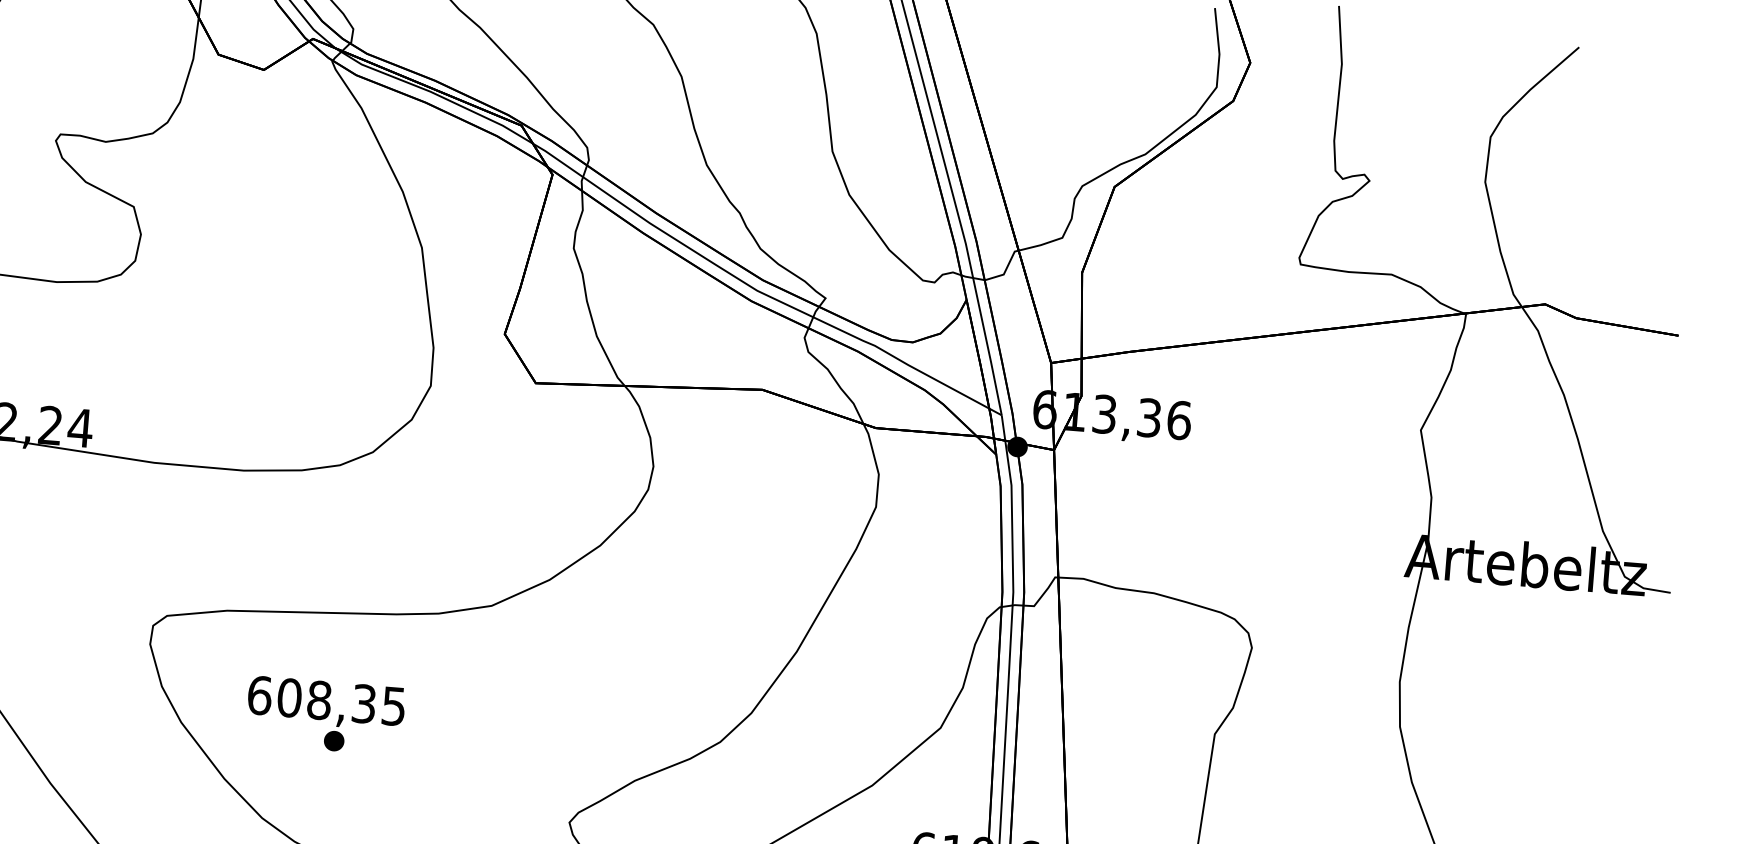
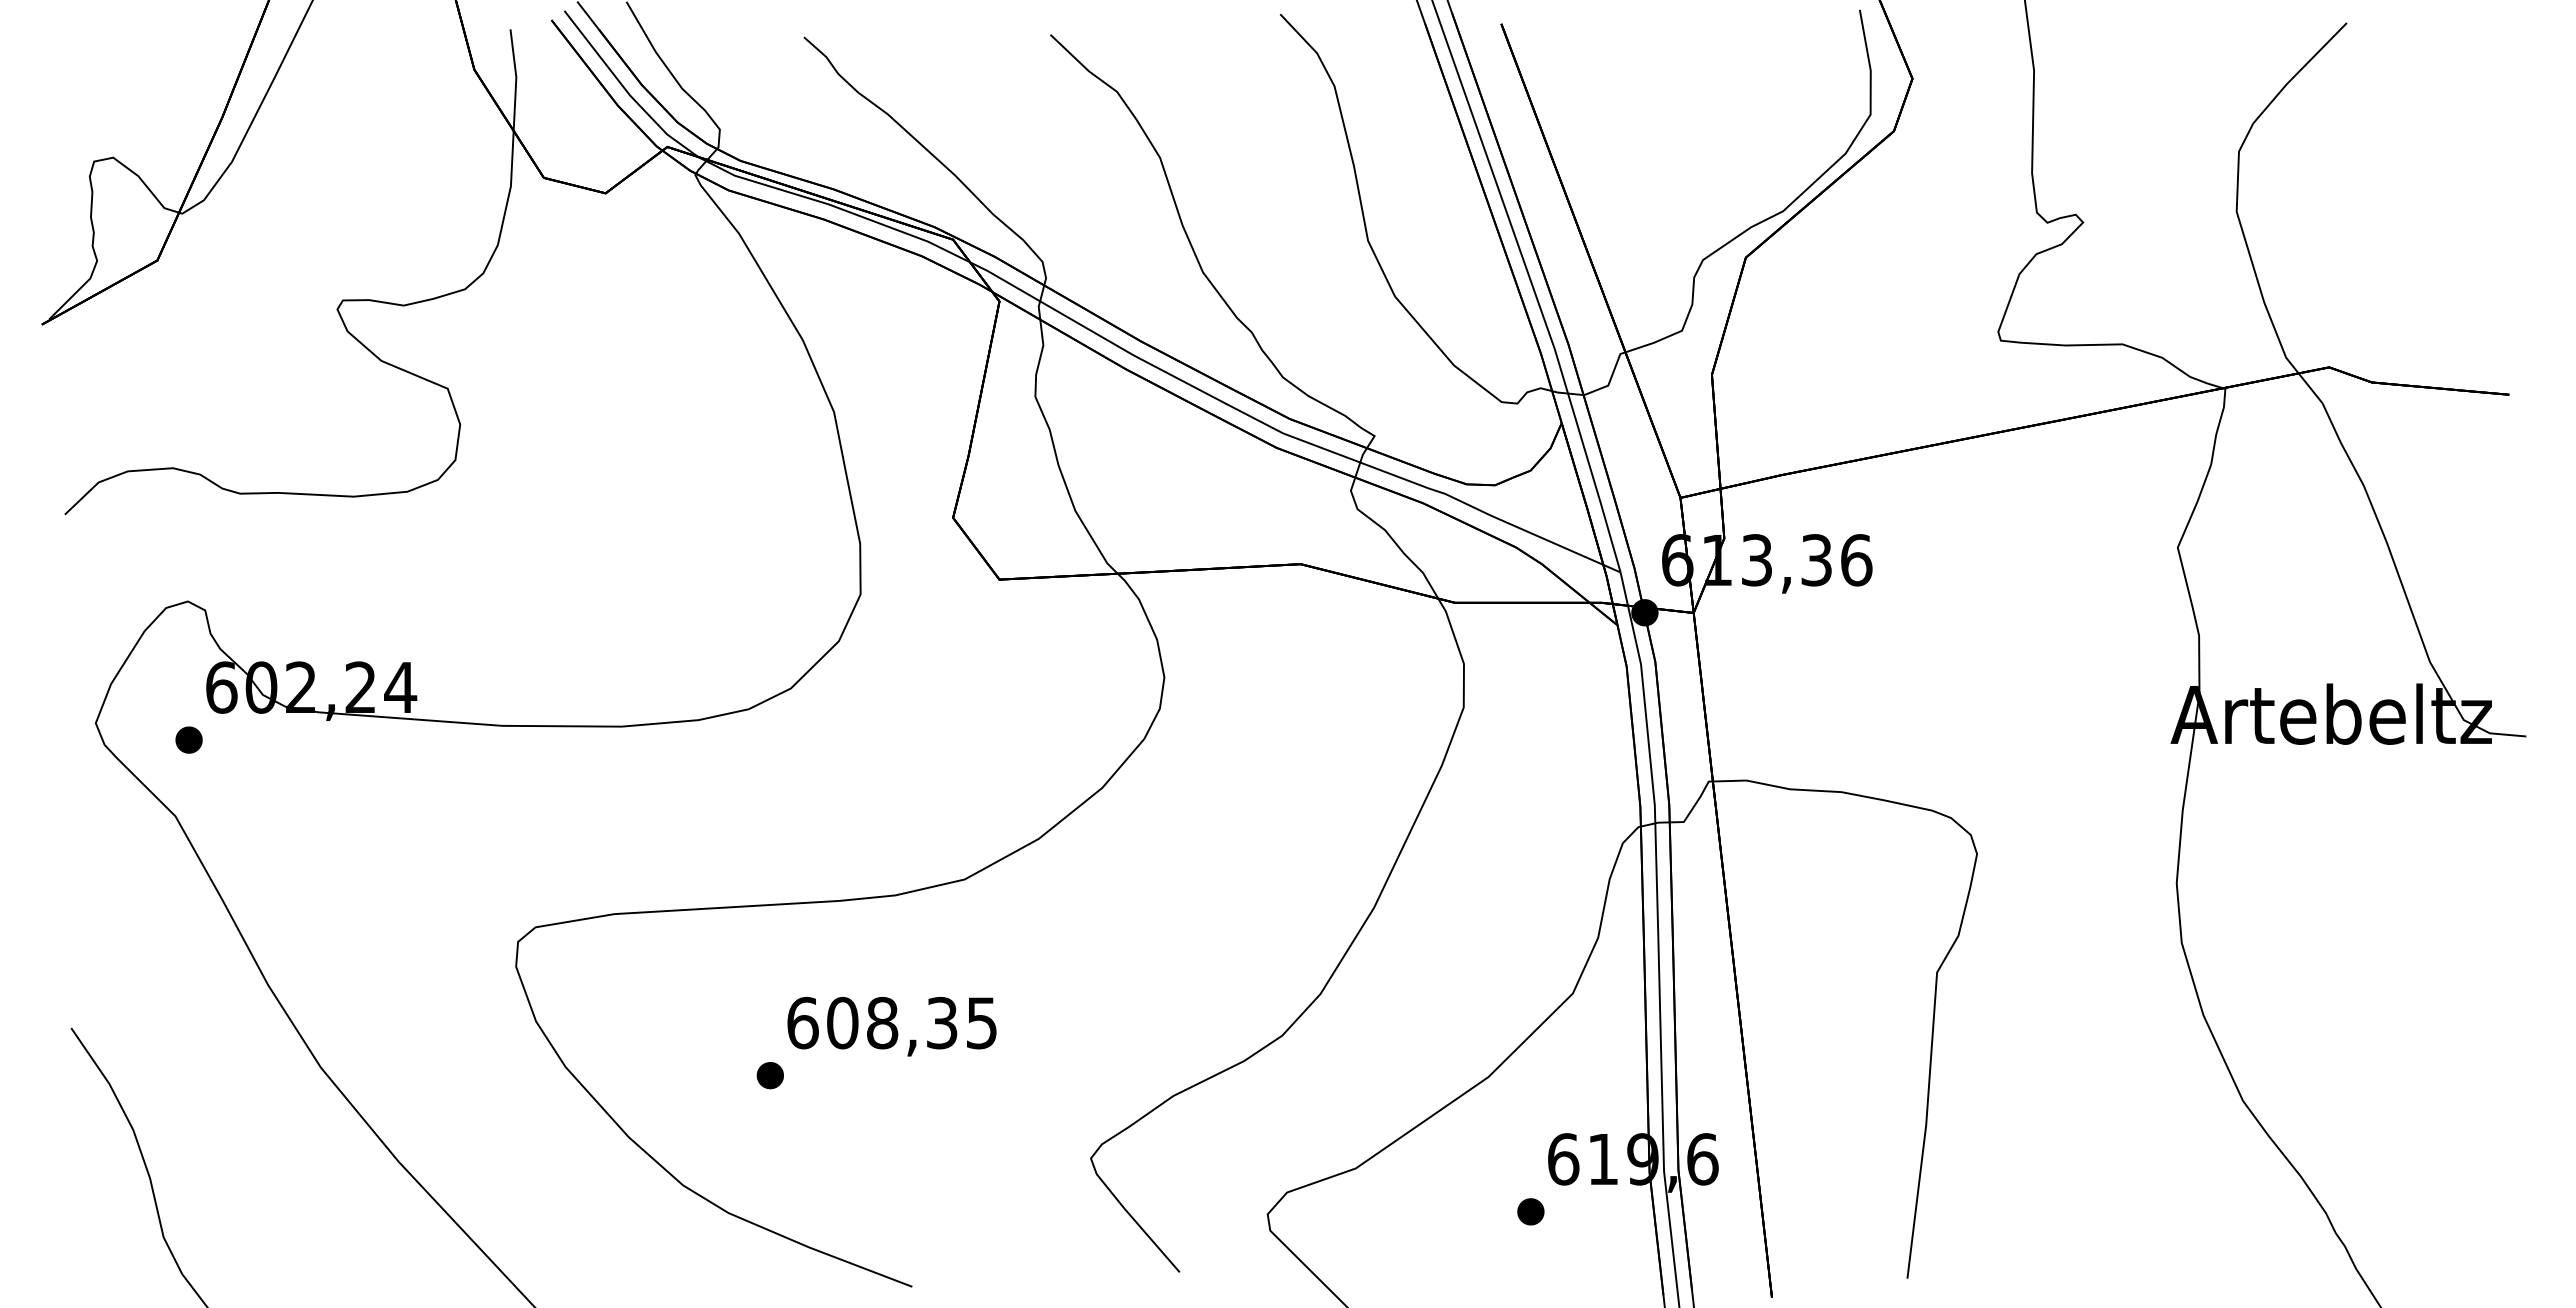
text: (325, 703) -> (891, 1026), moved

